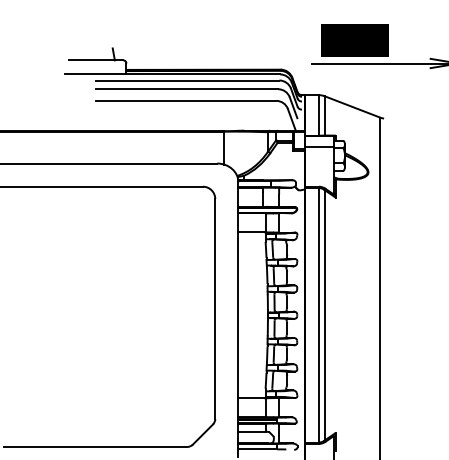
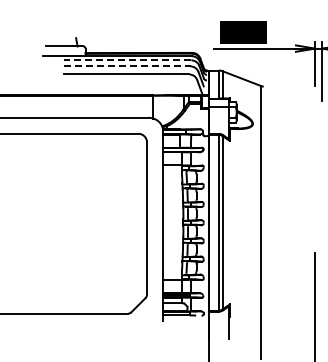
line: (187, 80) -> (127, 60), solid -> dashed
line: (187, 89) -> (127, 66), solid -> dashed

